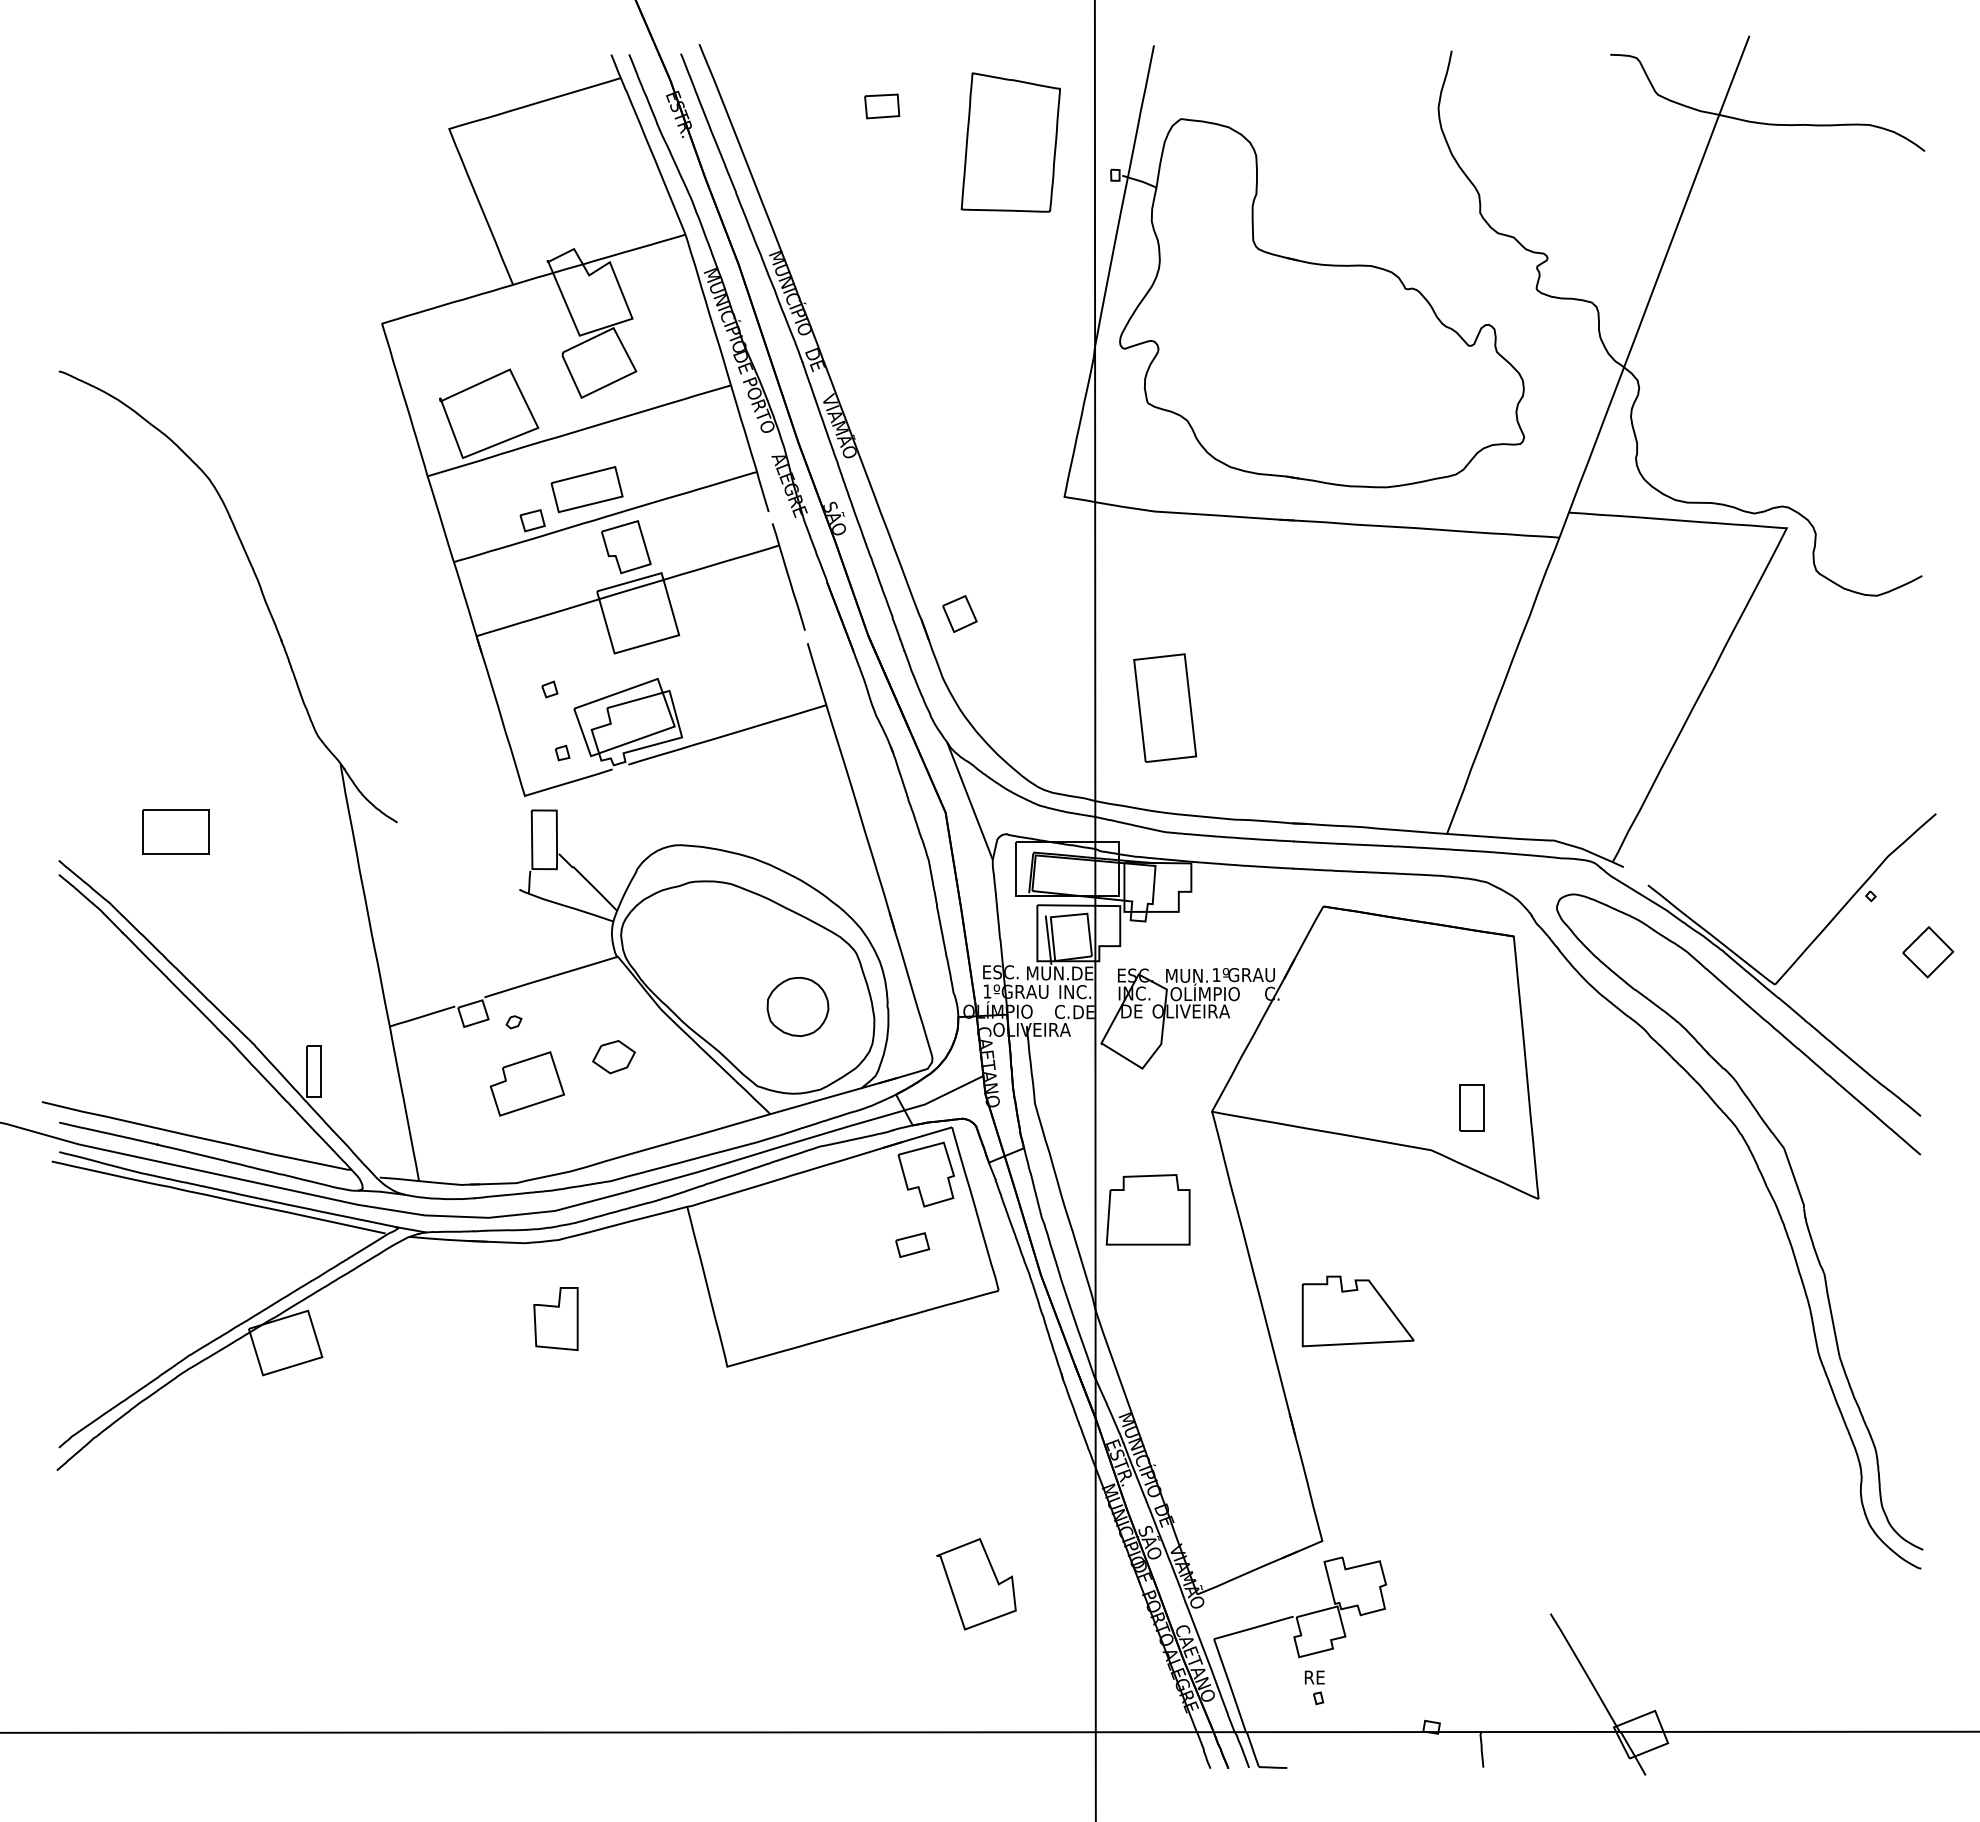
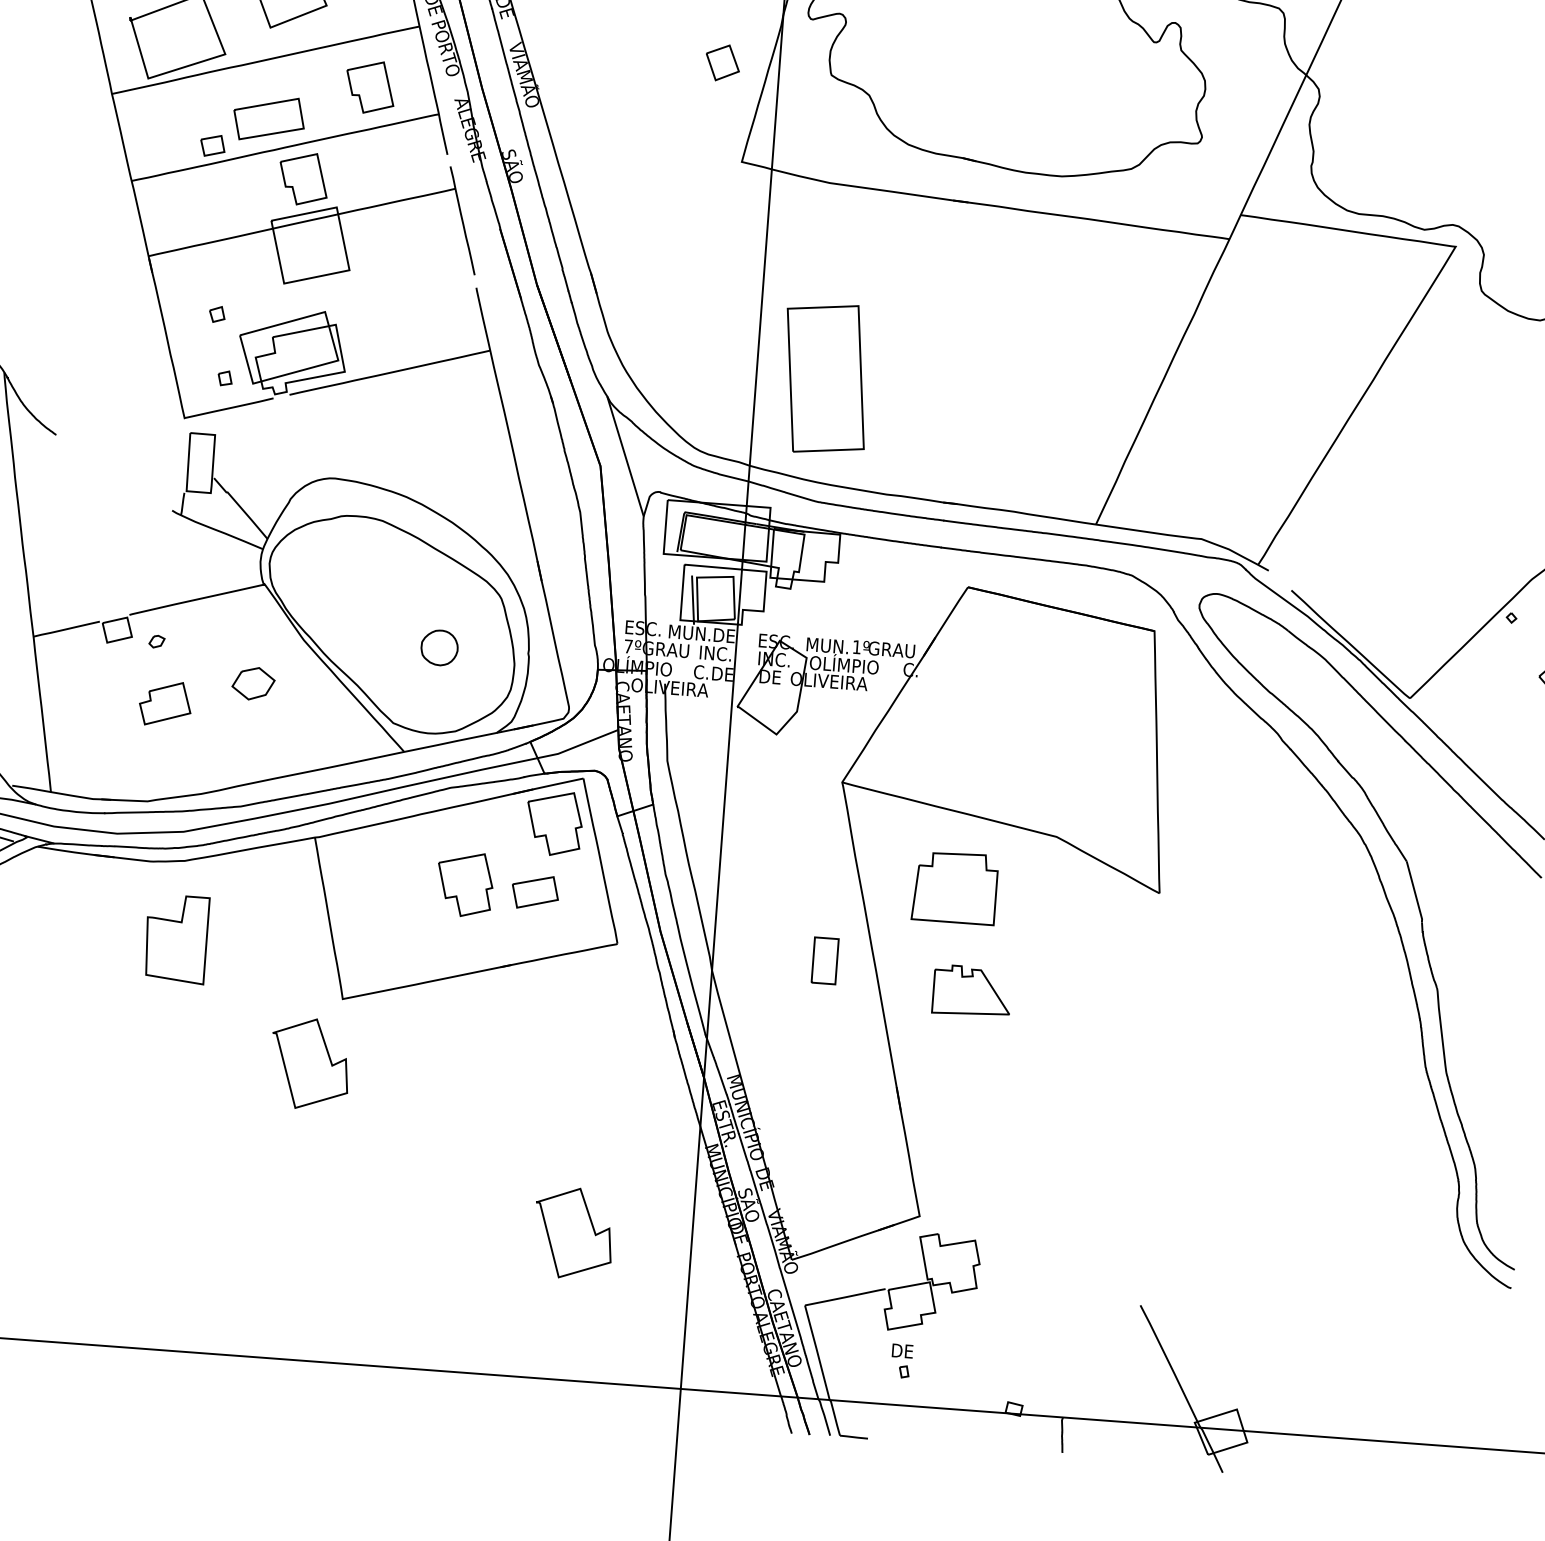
part: (686, 450) -> (370, 87), added
part: (959, 613) -> (722, 62), moved
part: (1165, 707) -> (826, 378), size x1.4
text: (987, 991) -> (628, 646), 1º -> 7º
part: (797, 1007) -> (439, 648), size x0.6
part: (526, 1083) -> (164, 703), size x0.7
part: (1471, 1107) -> (824, 960), moved
part: (1147, 1209) -> (954, 887), moved
part: (840, 1242) -> (464, 884), added
part: (912, 1244) -> (535, 891), size x1.4
part: (1357, 1311) -> (971, 991), size x0.7
part: (555, 1318) -> (176, 938), size x1.4
part: (699, 1434) -> (310, 1064), added
text: (1315, 1677) -> (902, 1351), RE -> DE

